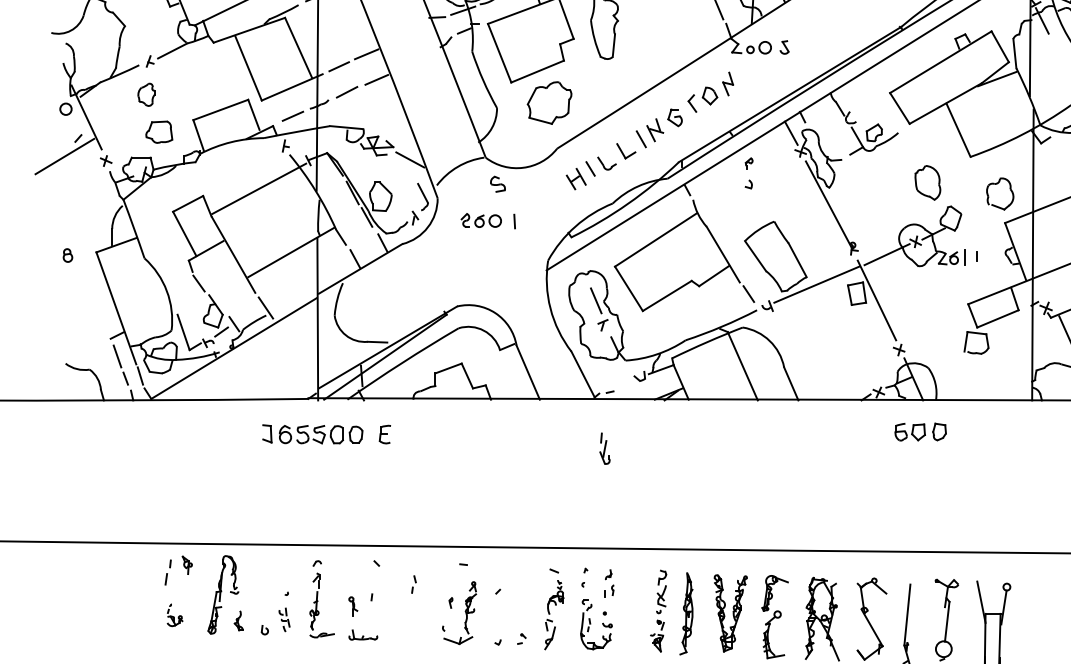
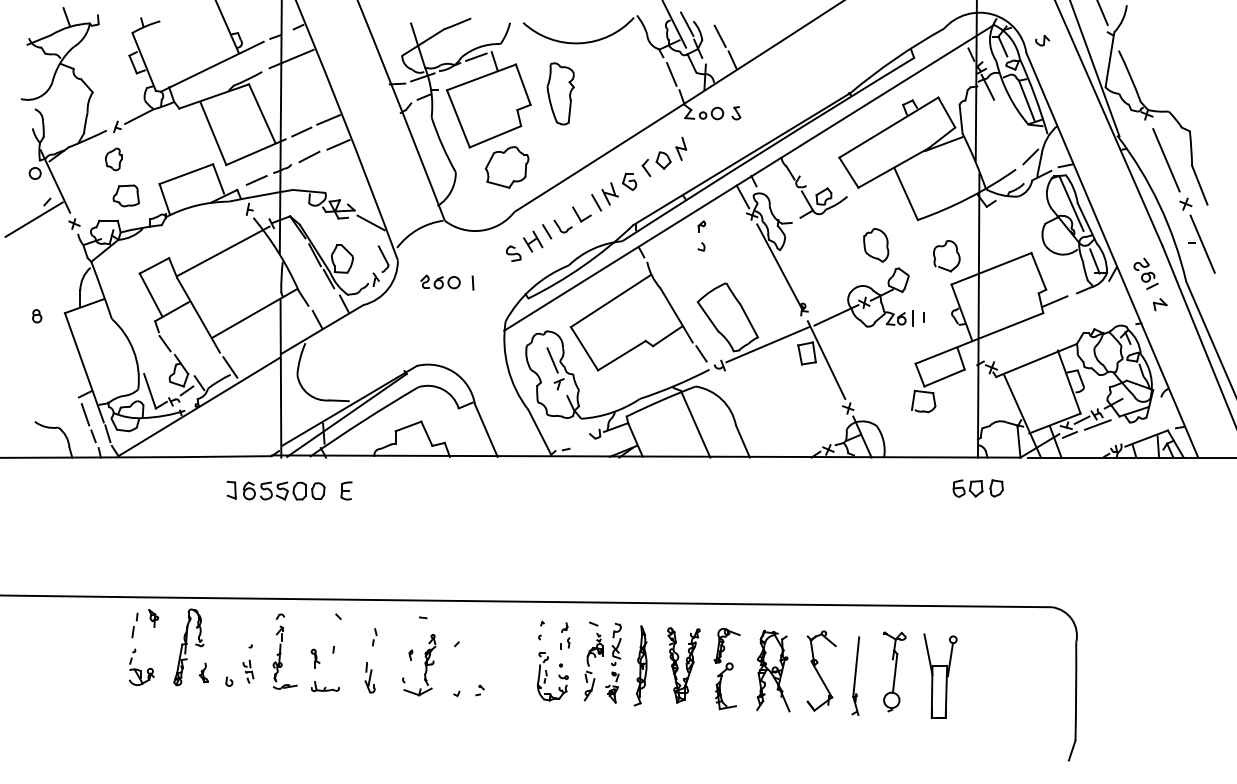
part: (497, 184) -> (513, 253), moved
part: (919, 432) -> (977, 488), moved
part: (604, 448) -> (369, 677), moved
part: (554, 609) -> (593, 661), moved
part: (174, 614) -> (141, 666), size x1.67

